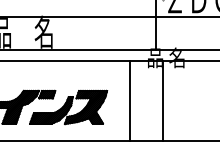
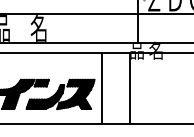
line: (129, 100) -> (101, 88), moved
line: (162, 100) -> (130, 88), moved

